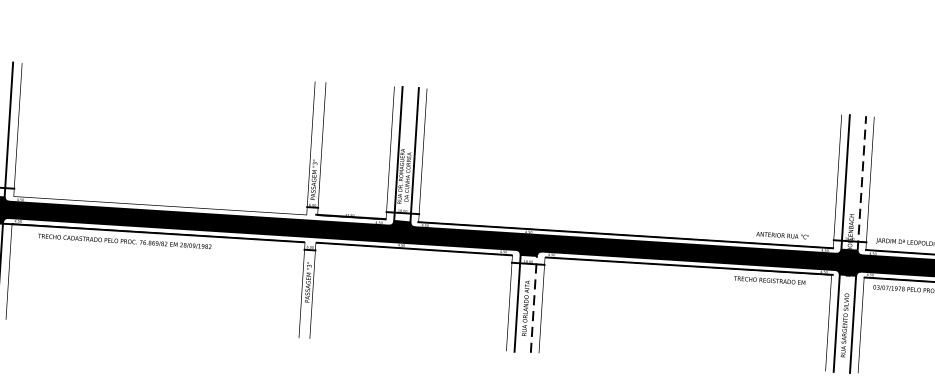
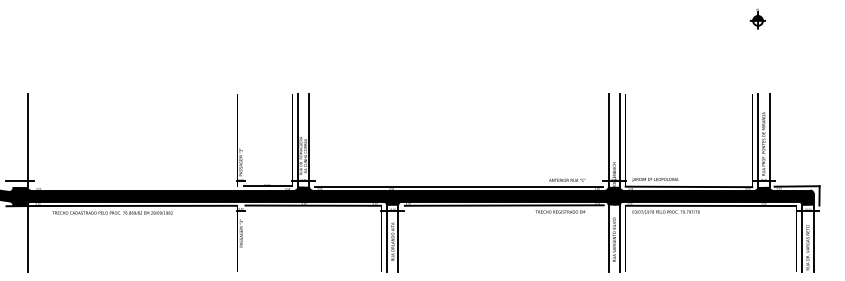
line: (861, 182) -> (619, 140), dashed -> solid
line: (534, 304) -> (398, 238), dashed -> solid

